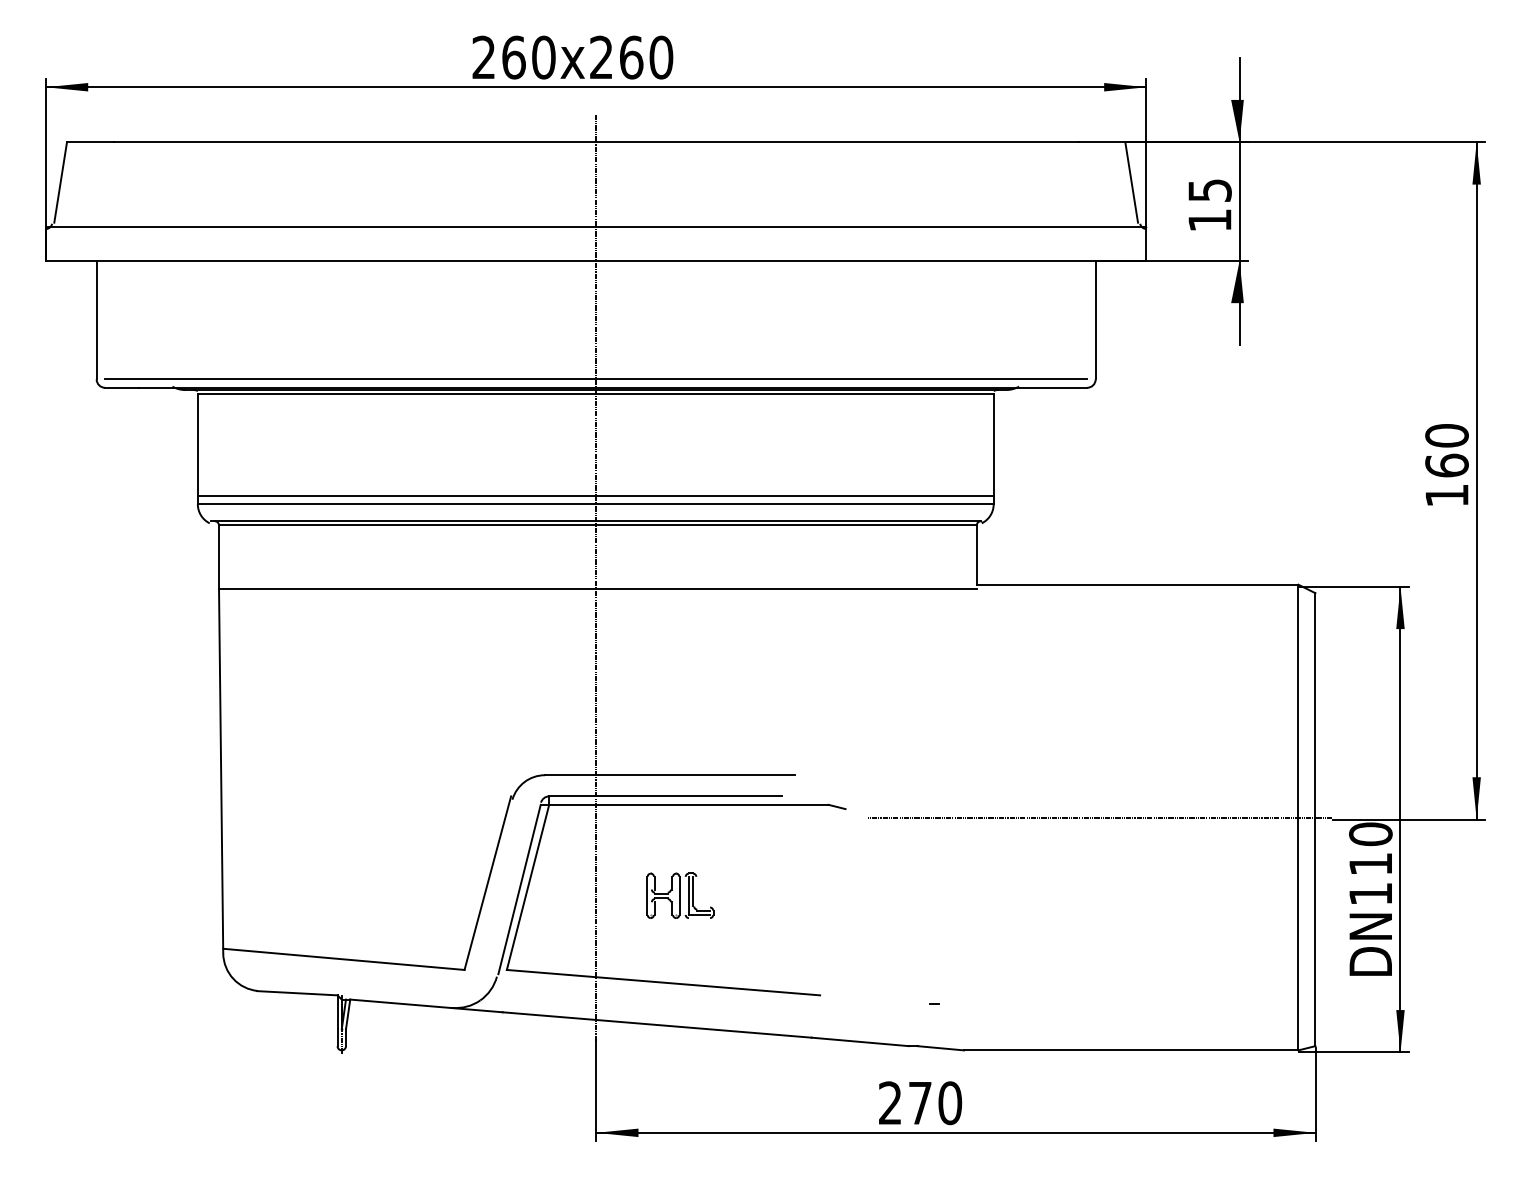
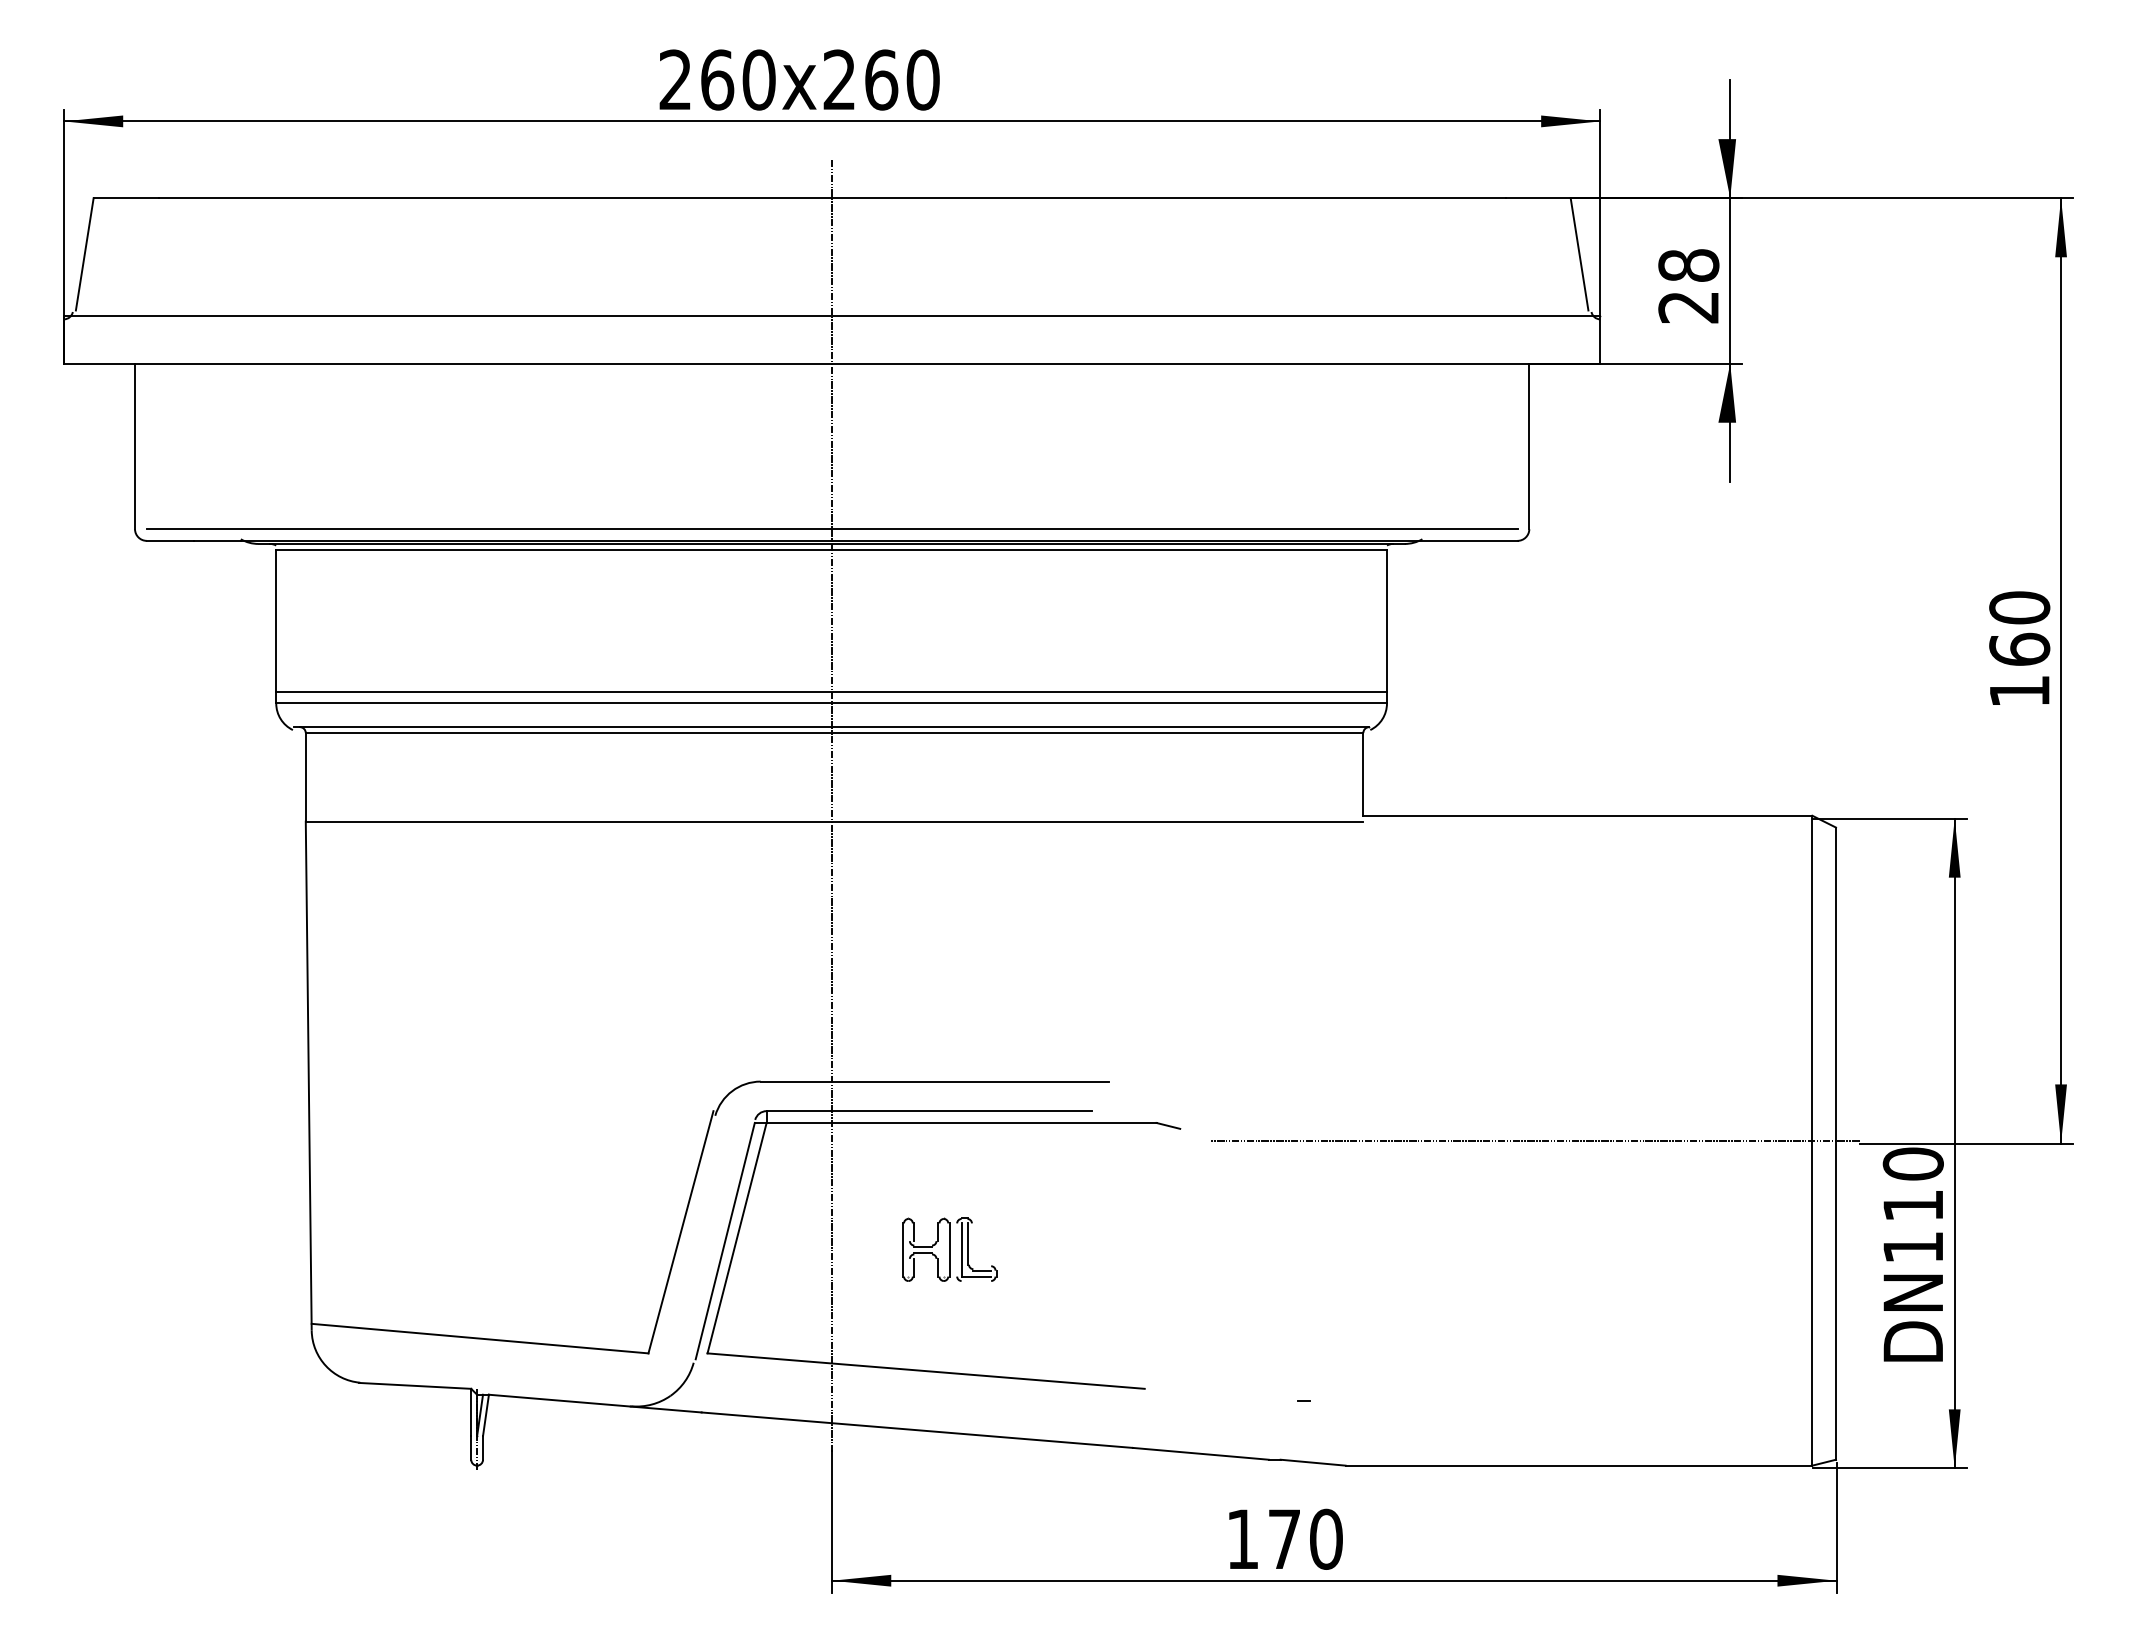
text: (1209, 205) -> (1688, 286), 15 -> 28
text: (890, 1102) -> (1242, 1538), 270 -> 170

